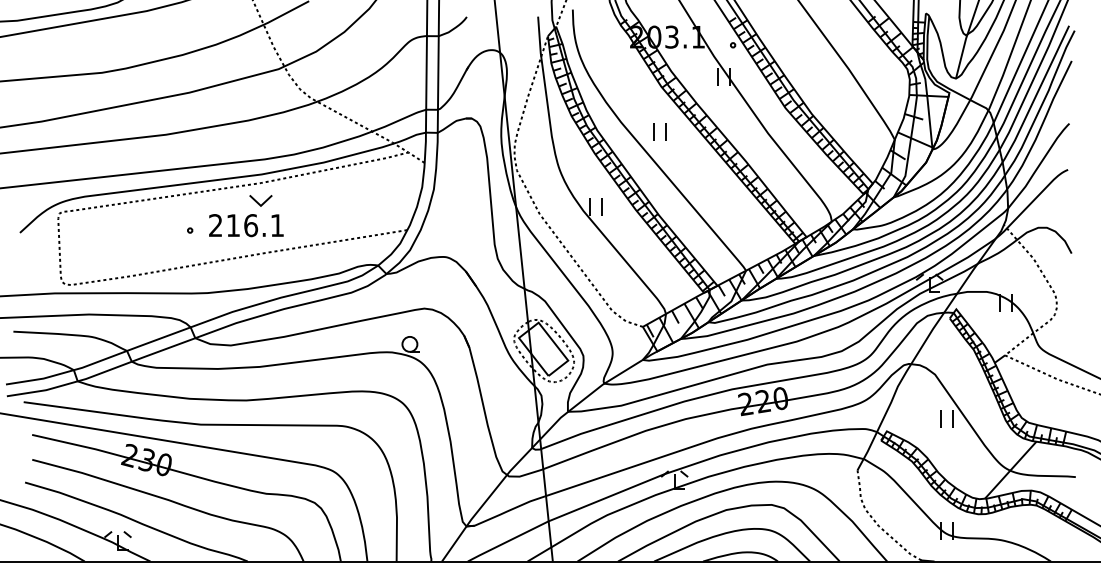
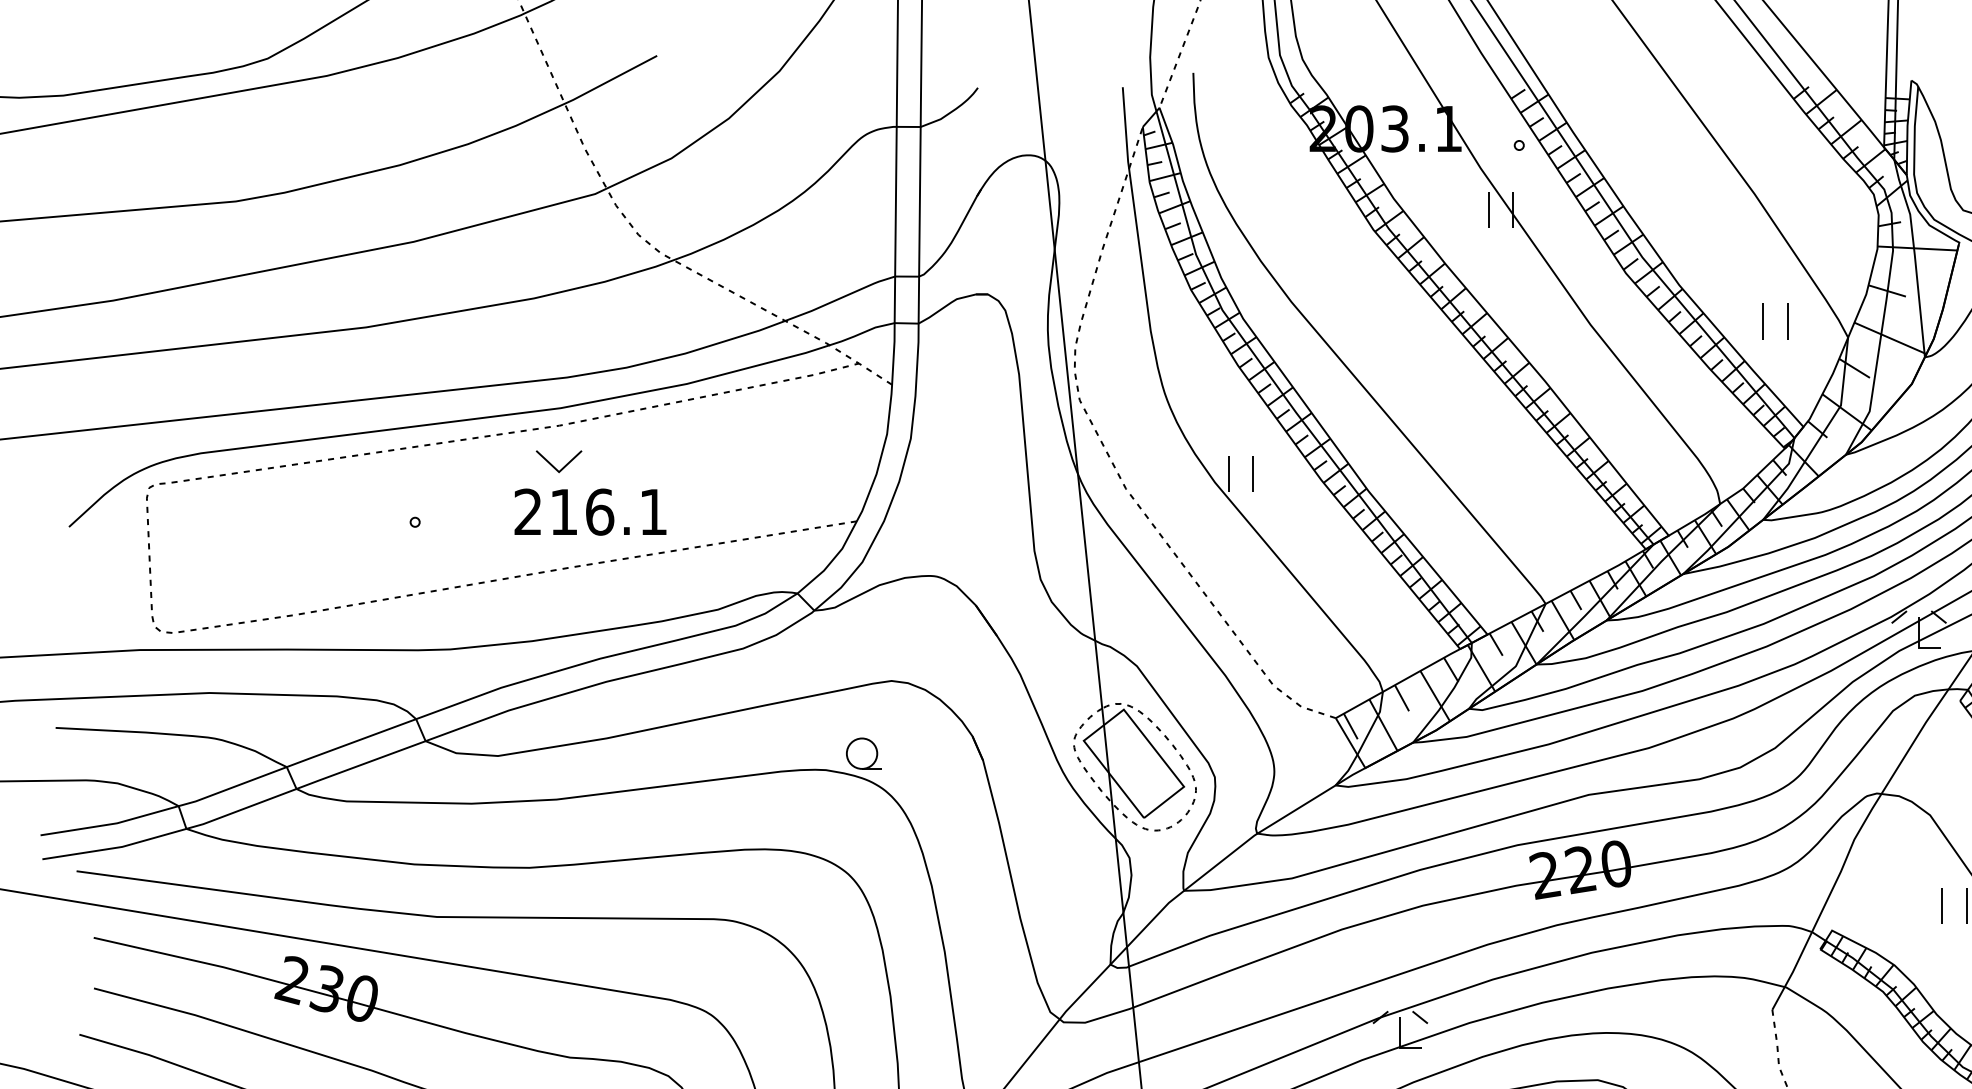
part: (659, 131) -> (1774, 320), moved
text: (246, 225) -> (590, 511), moved

